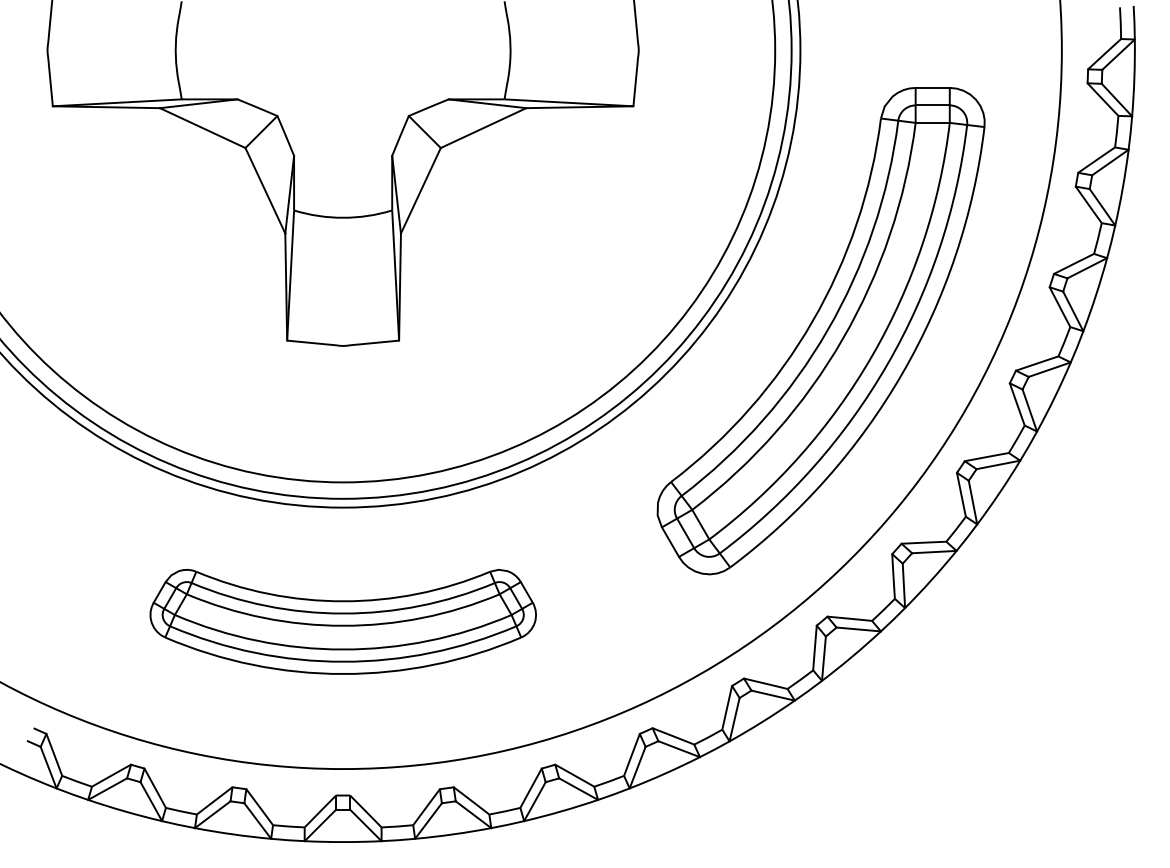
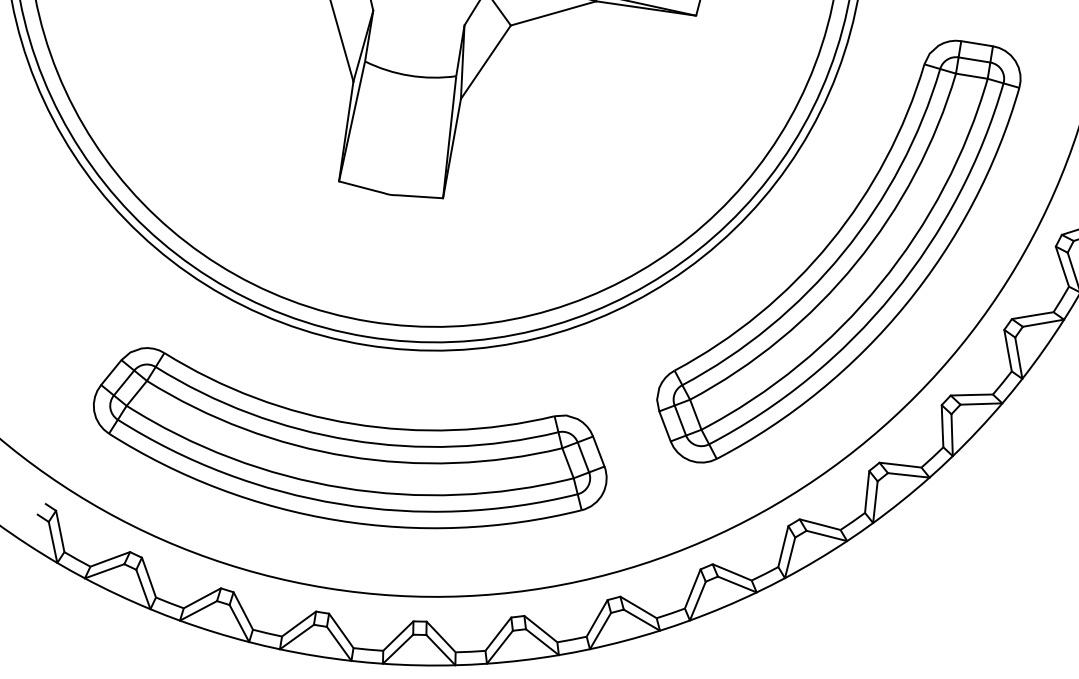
part: (343, 621) -> (349, 450), size x1.43

